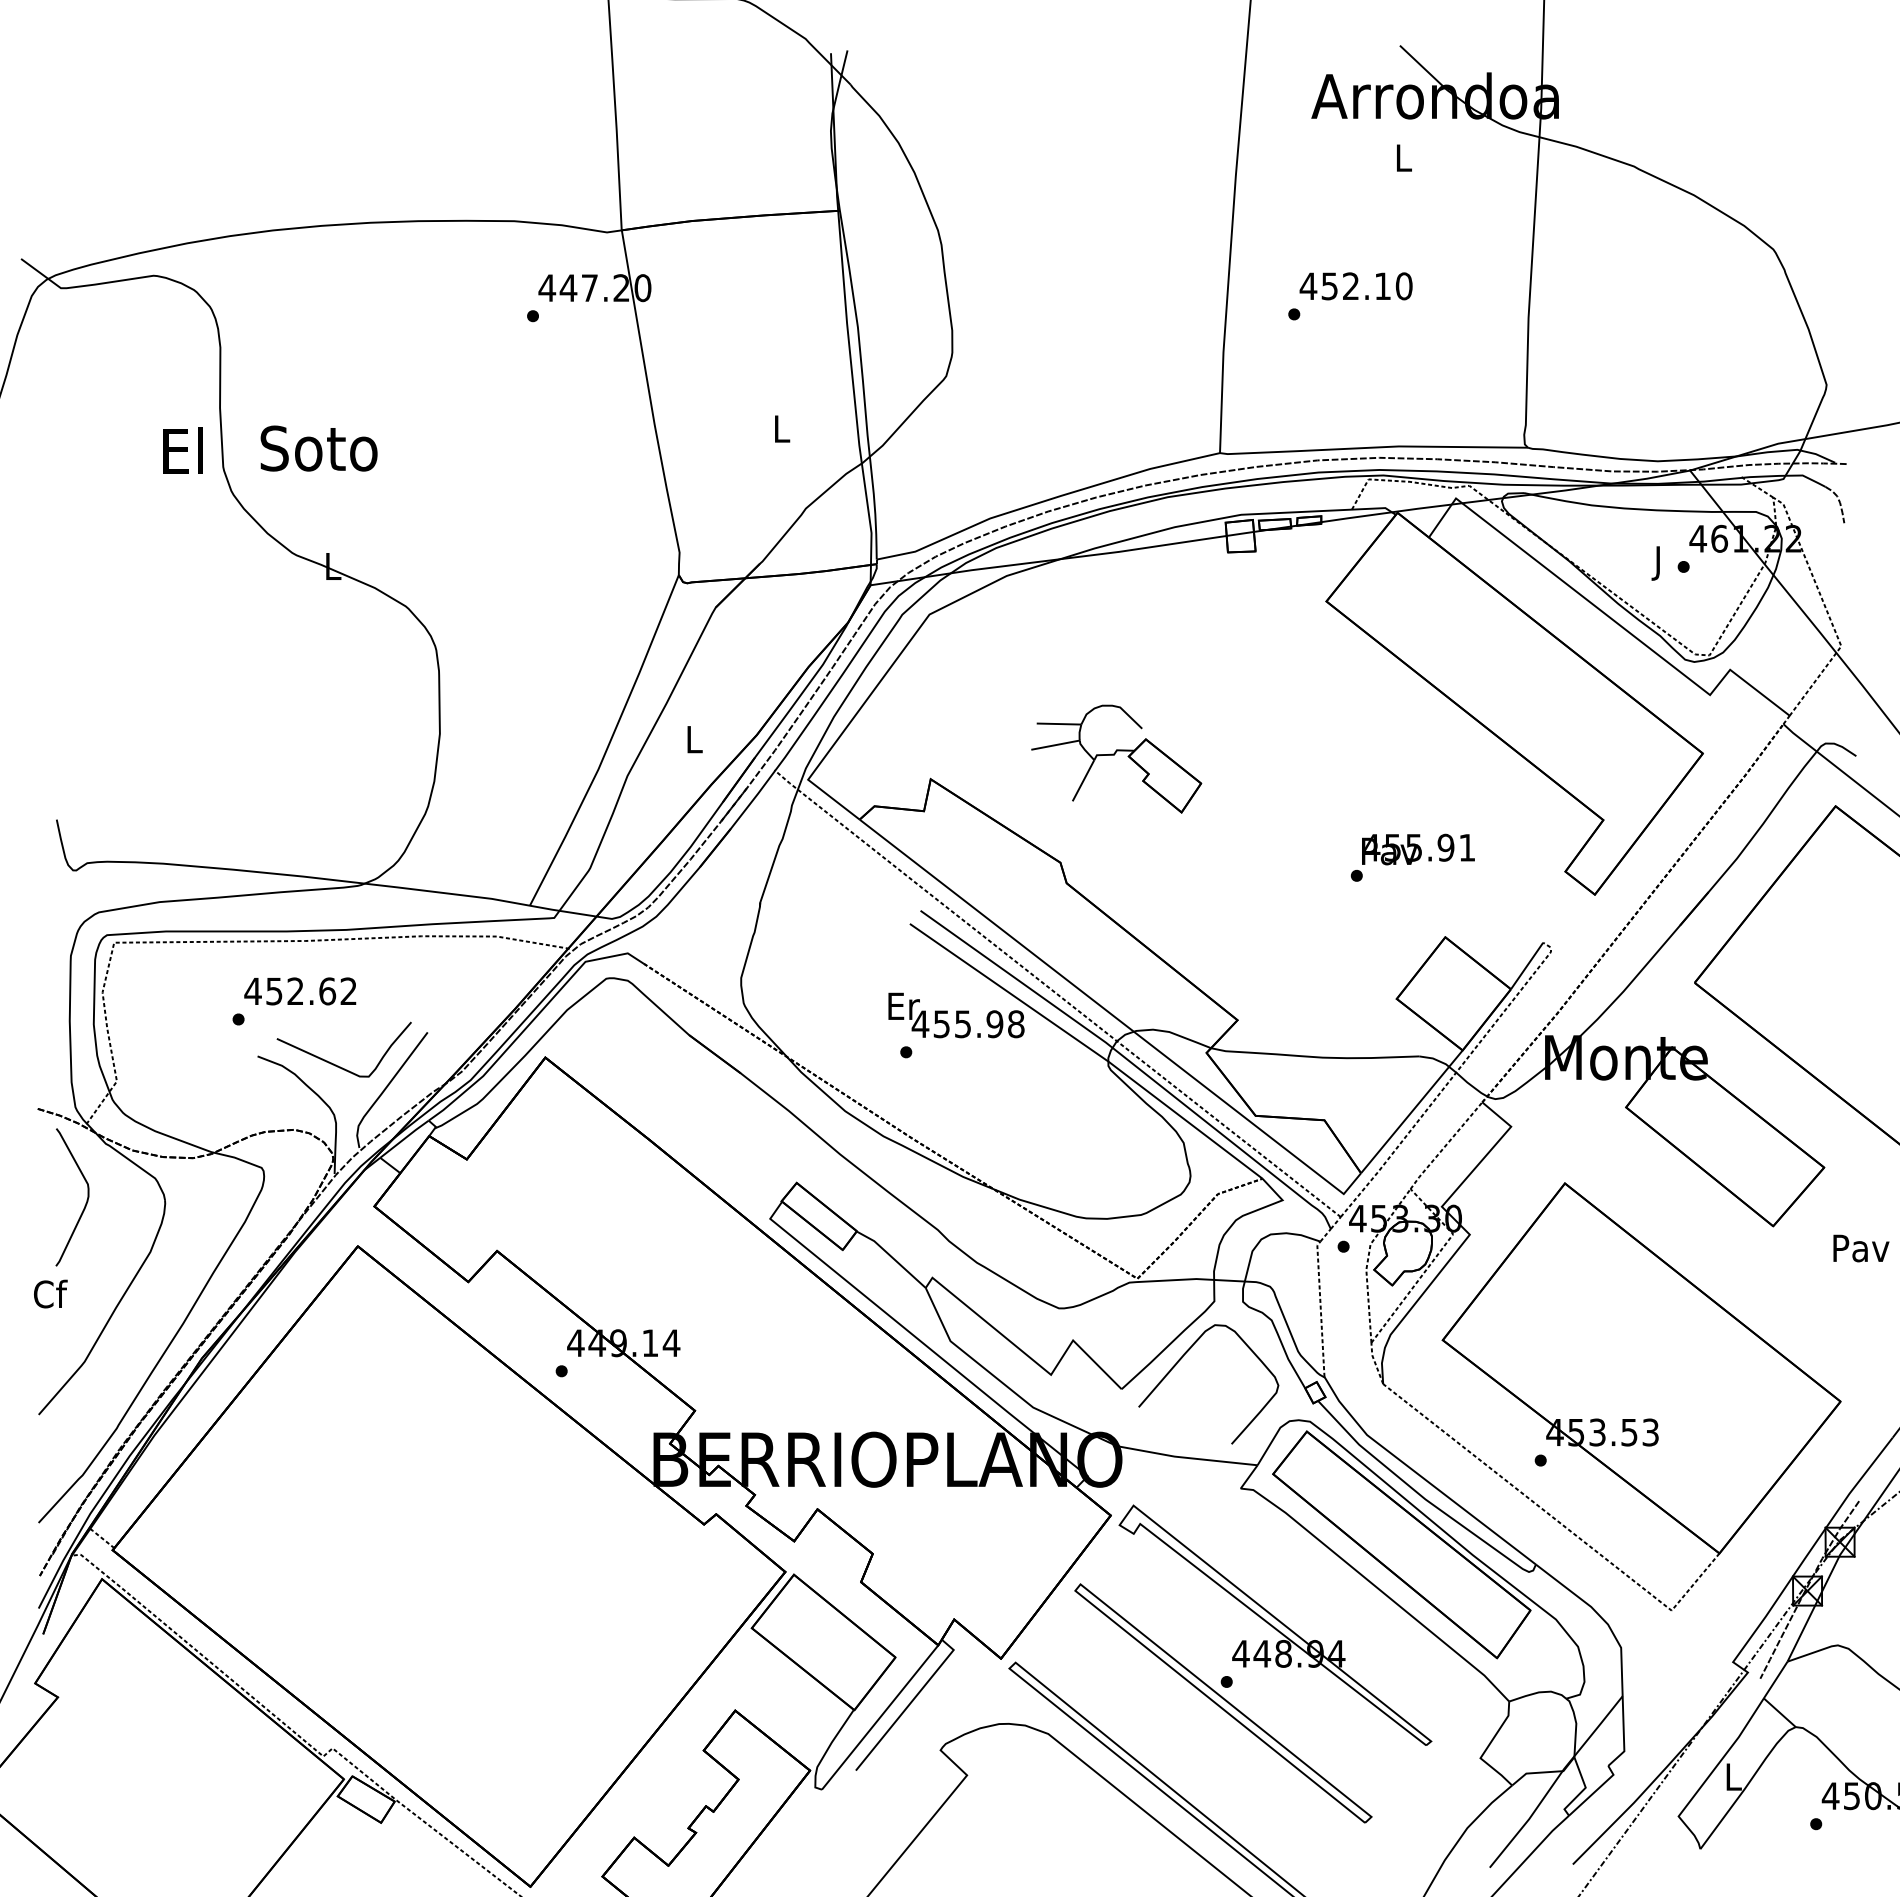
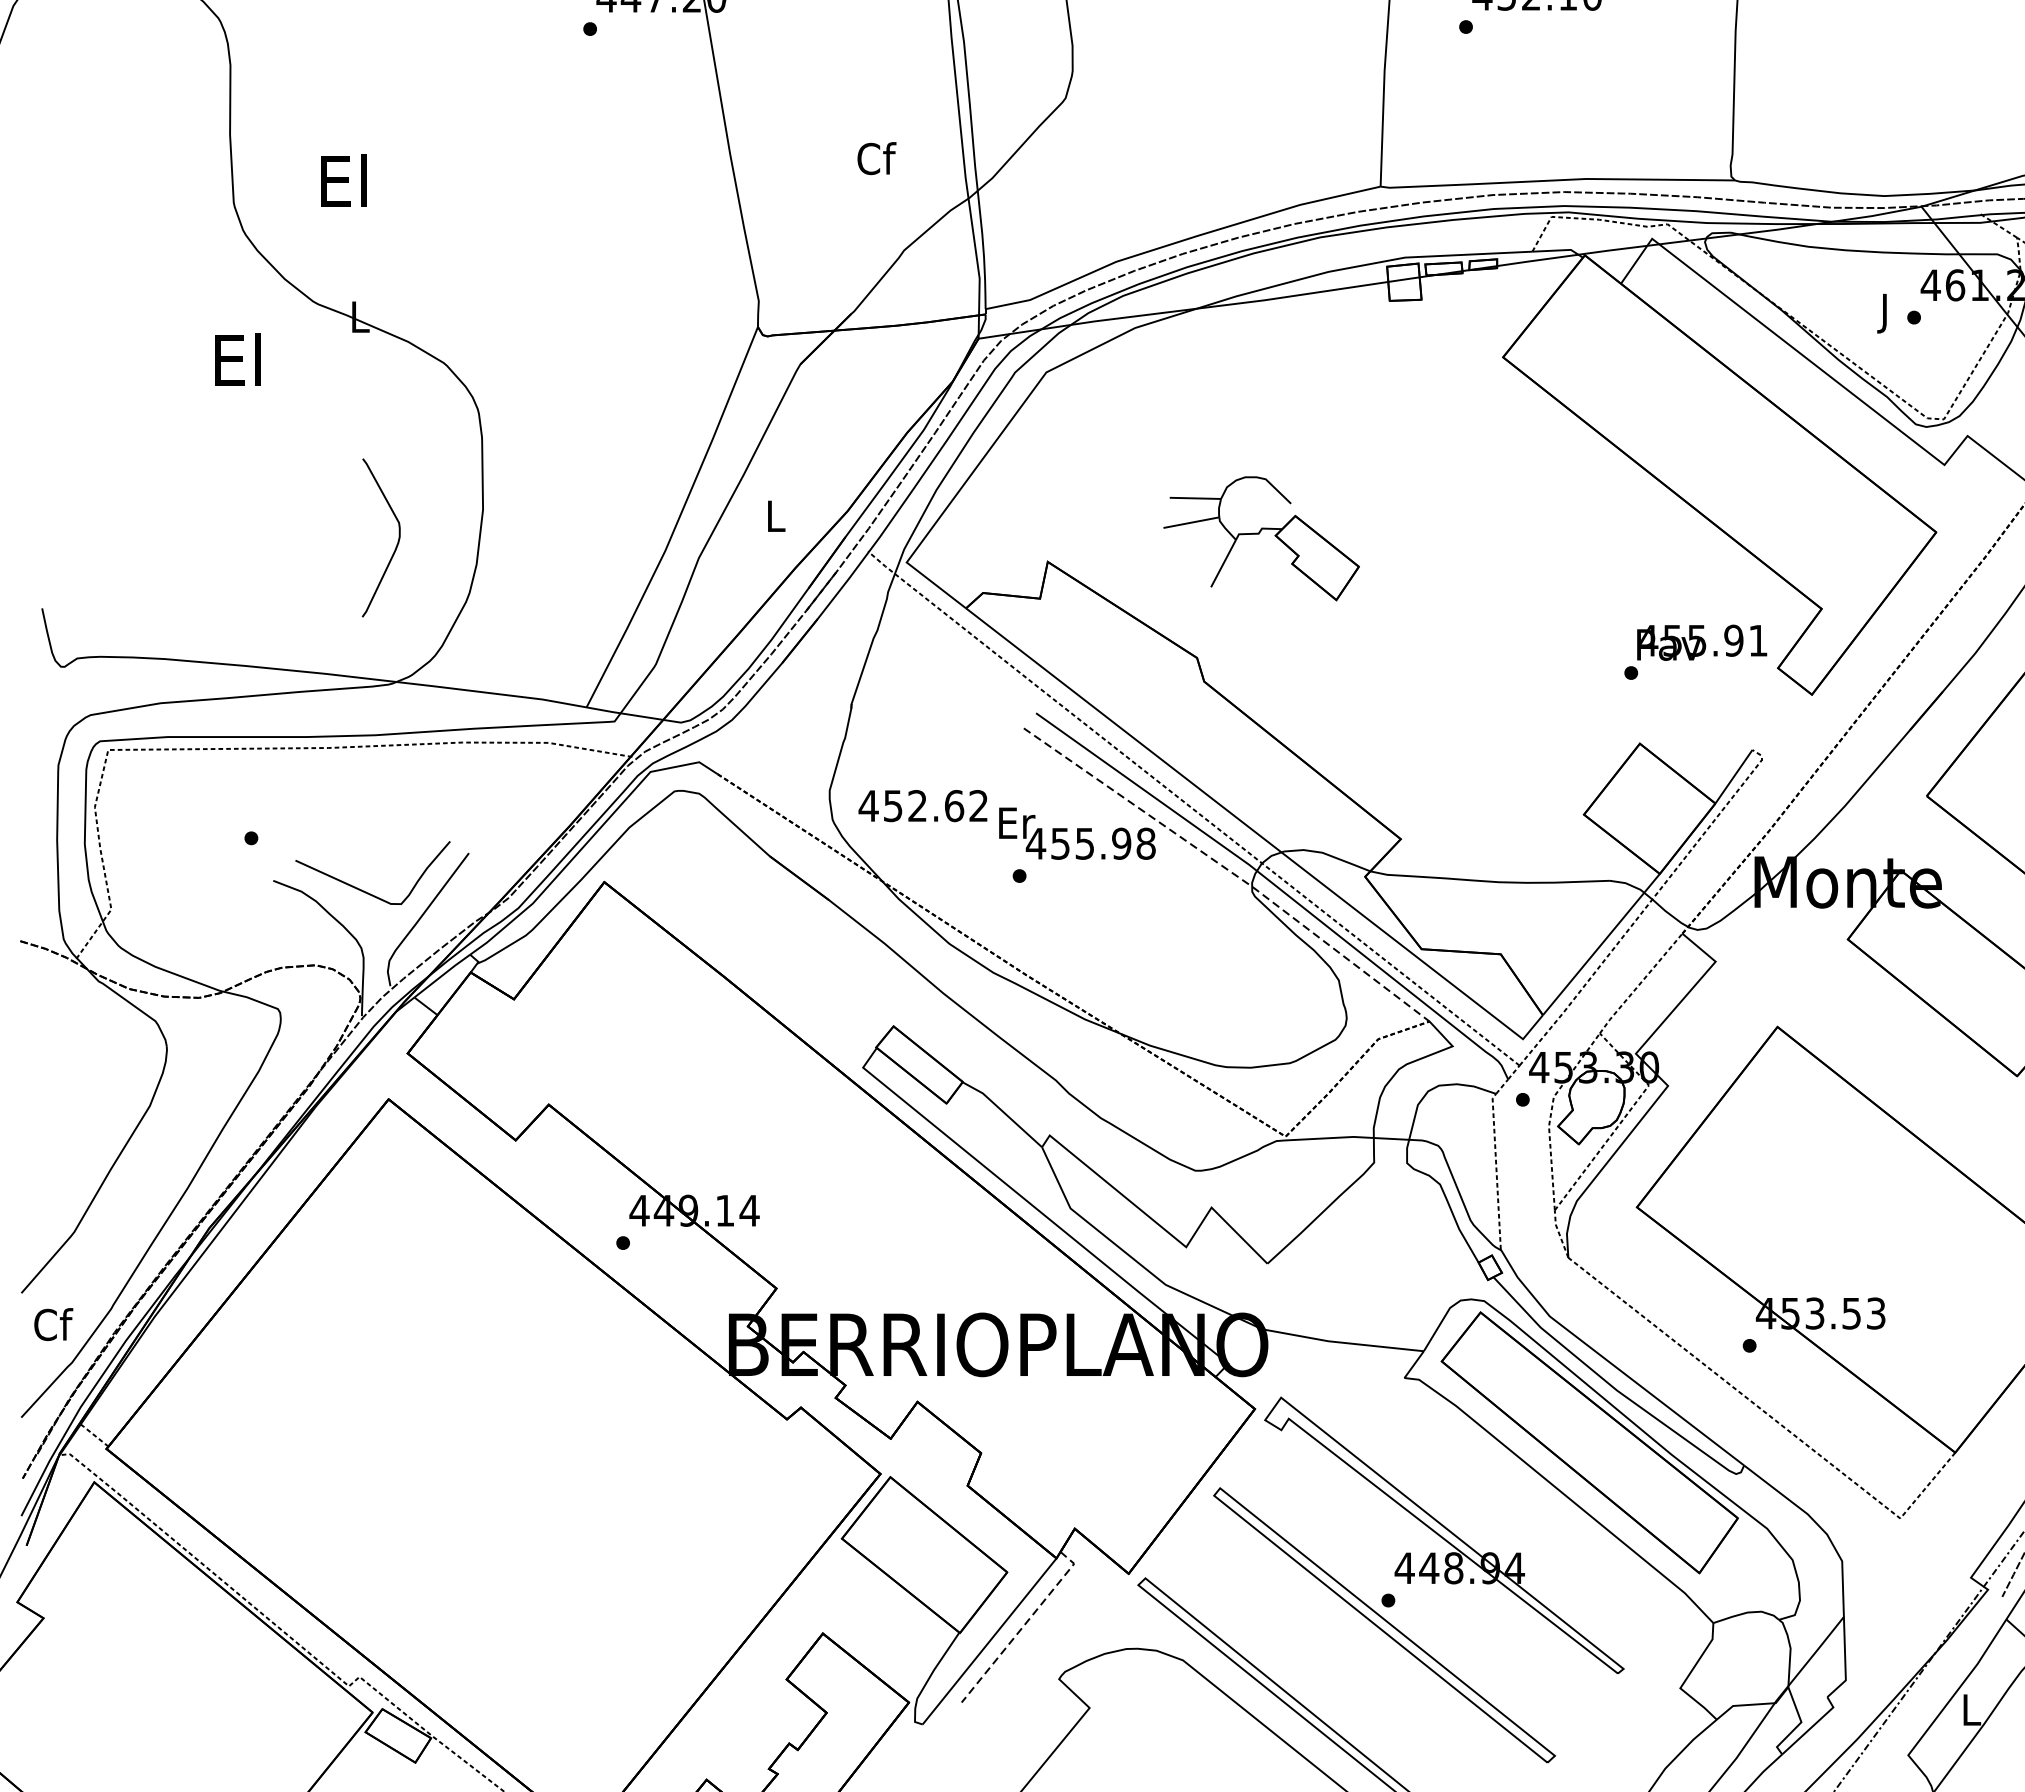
text: (782, 428) -> (877, 158), L -> Cf
text: (318, 447) -> (343, 180), Soto -> El
text: (182, 450) -> (237, 359), moved
text: (1412, 857) -> (1695, 651), moved
text: (300, 991) -> (923, 806), moved
line: (1089, 1048) -> (1230, 871), solid -> dashed
curve: (86, 1199) -> (397, 540), moved
text: (50, 1293) -> (53, 1323), moved
curve: (1182, 1358) -> (1337, 1228), removed
line: (909, 1704) -> (1023, 1626), solid -> dashed

